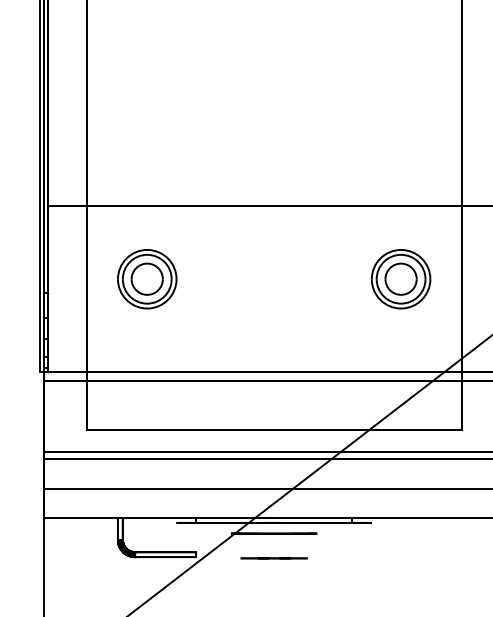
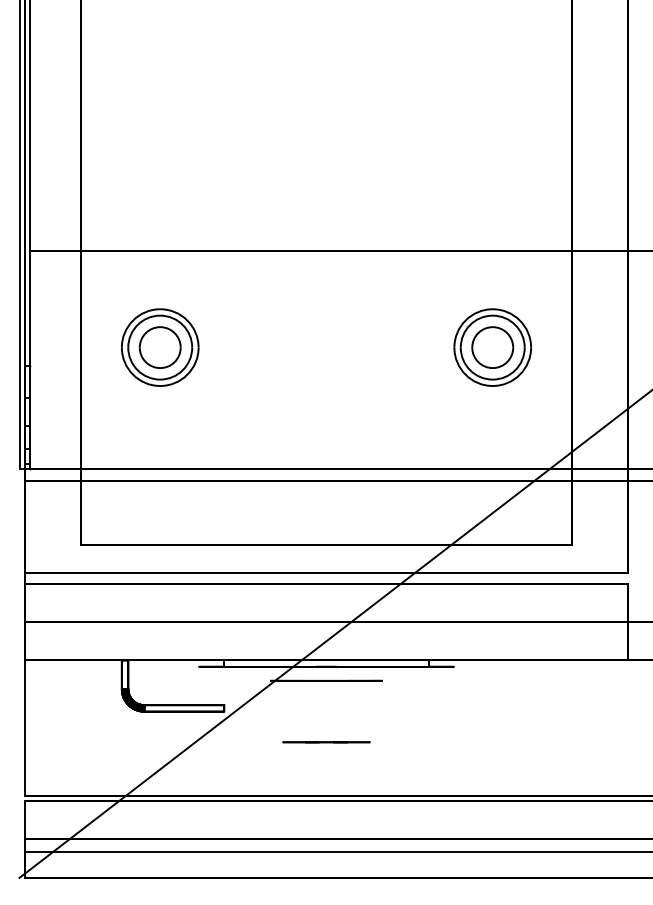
line: (274, 558) -> (326, 742), moved

